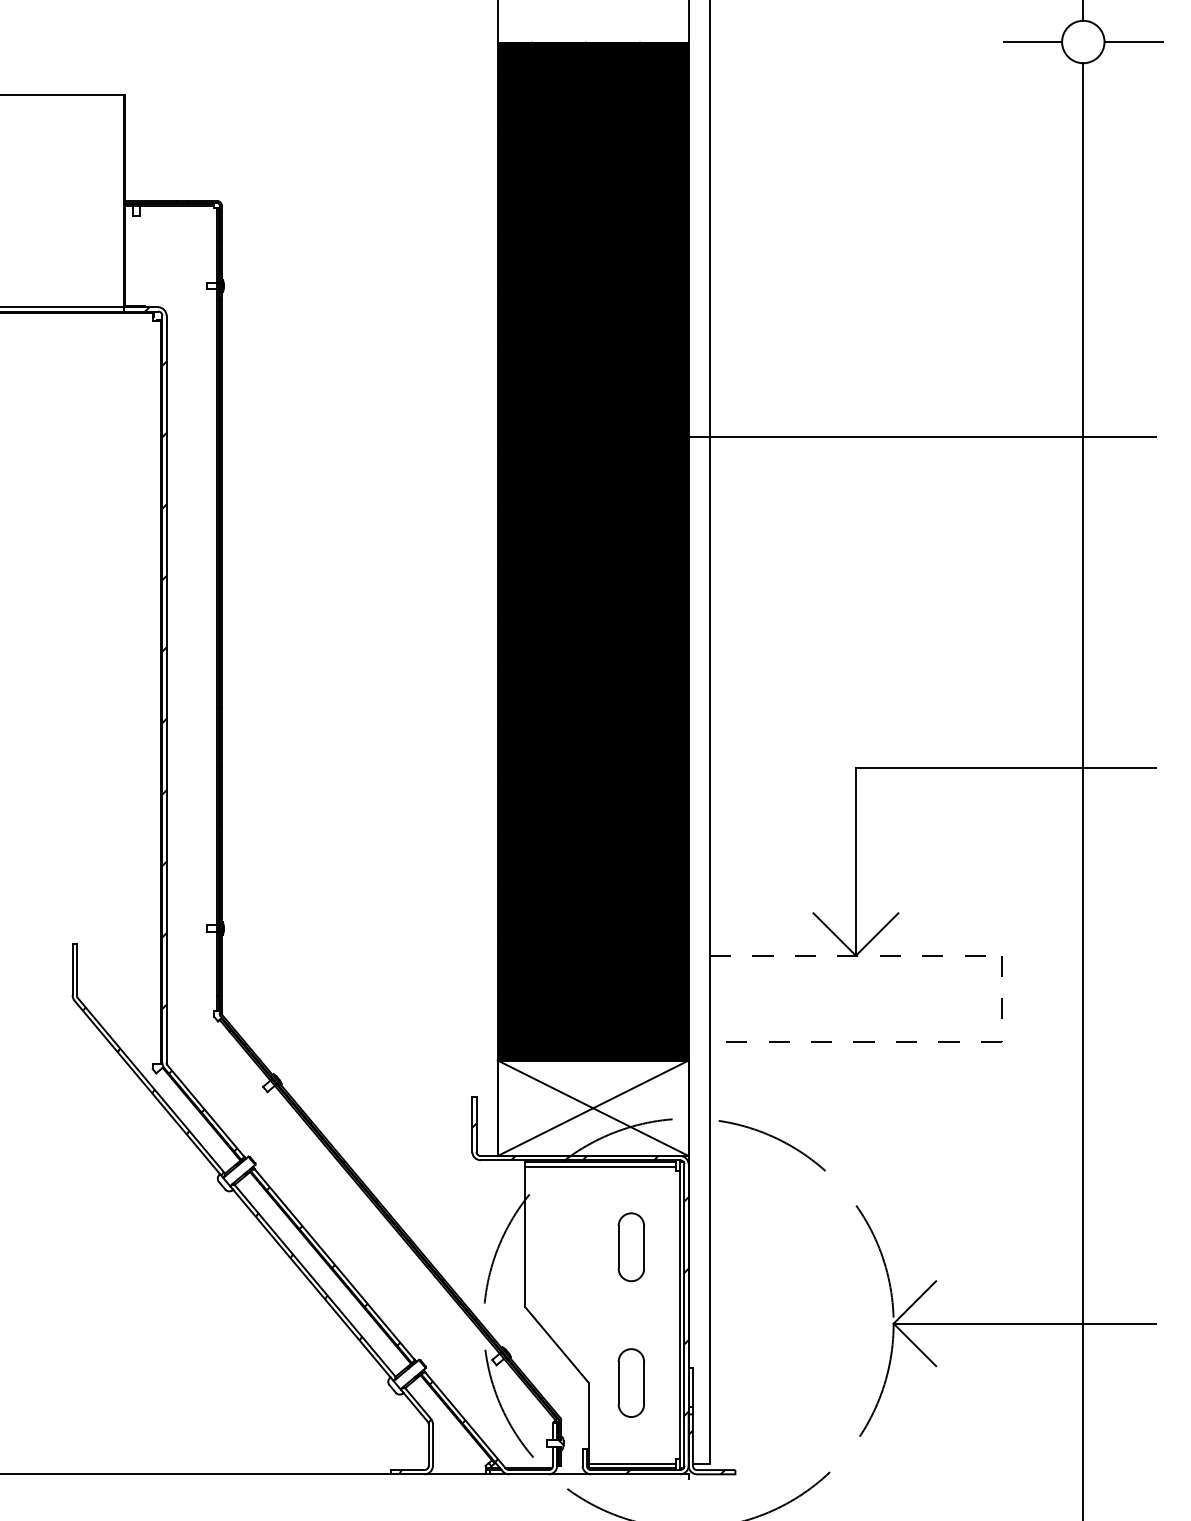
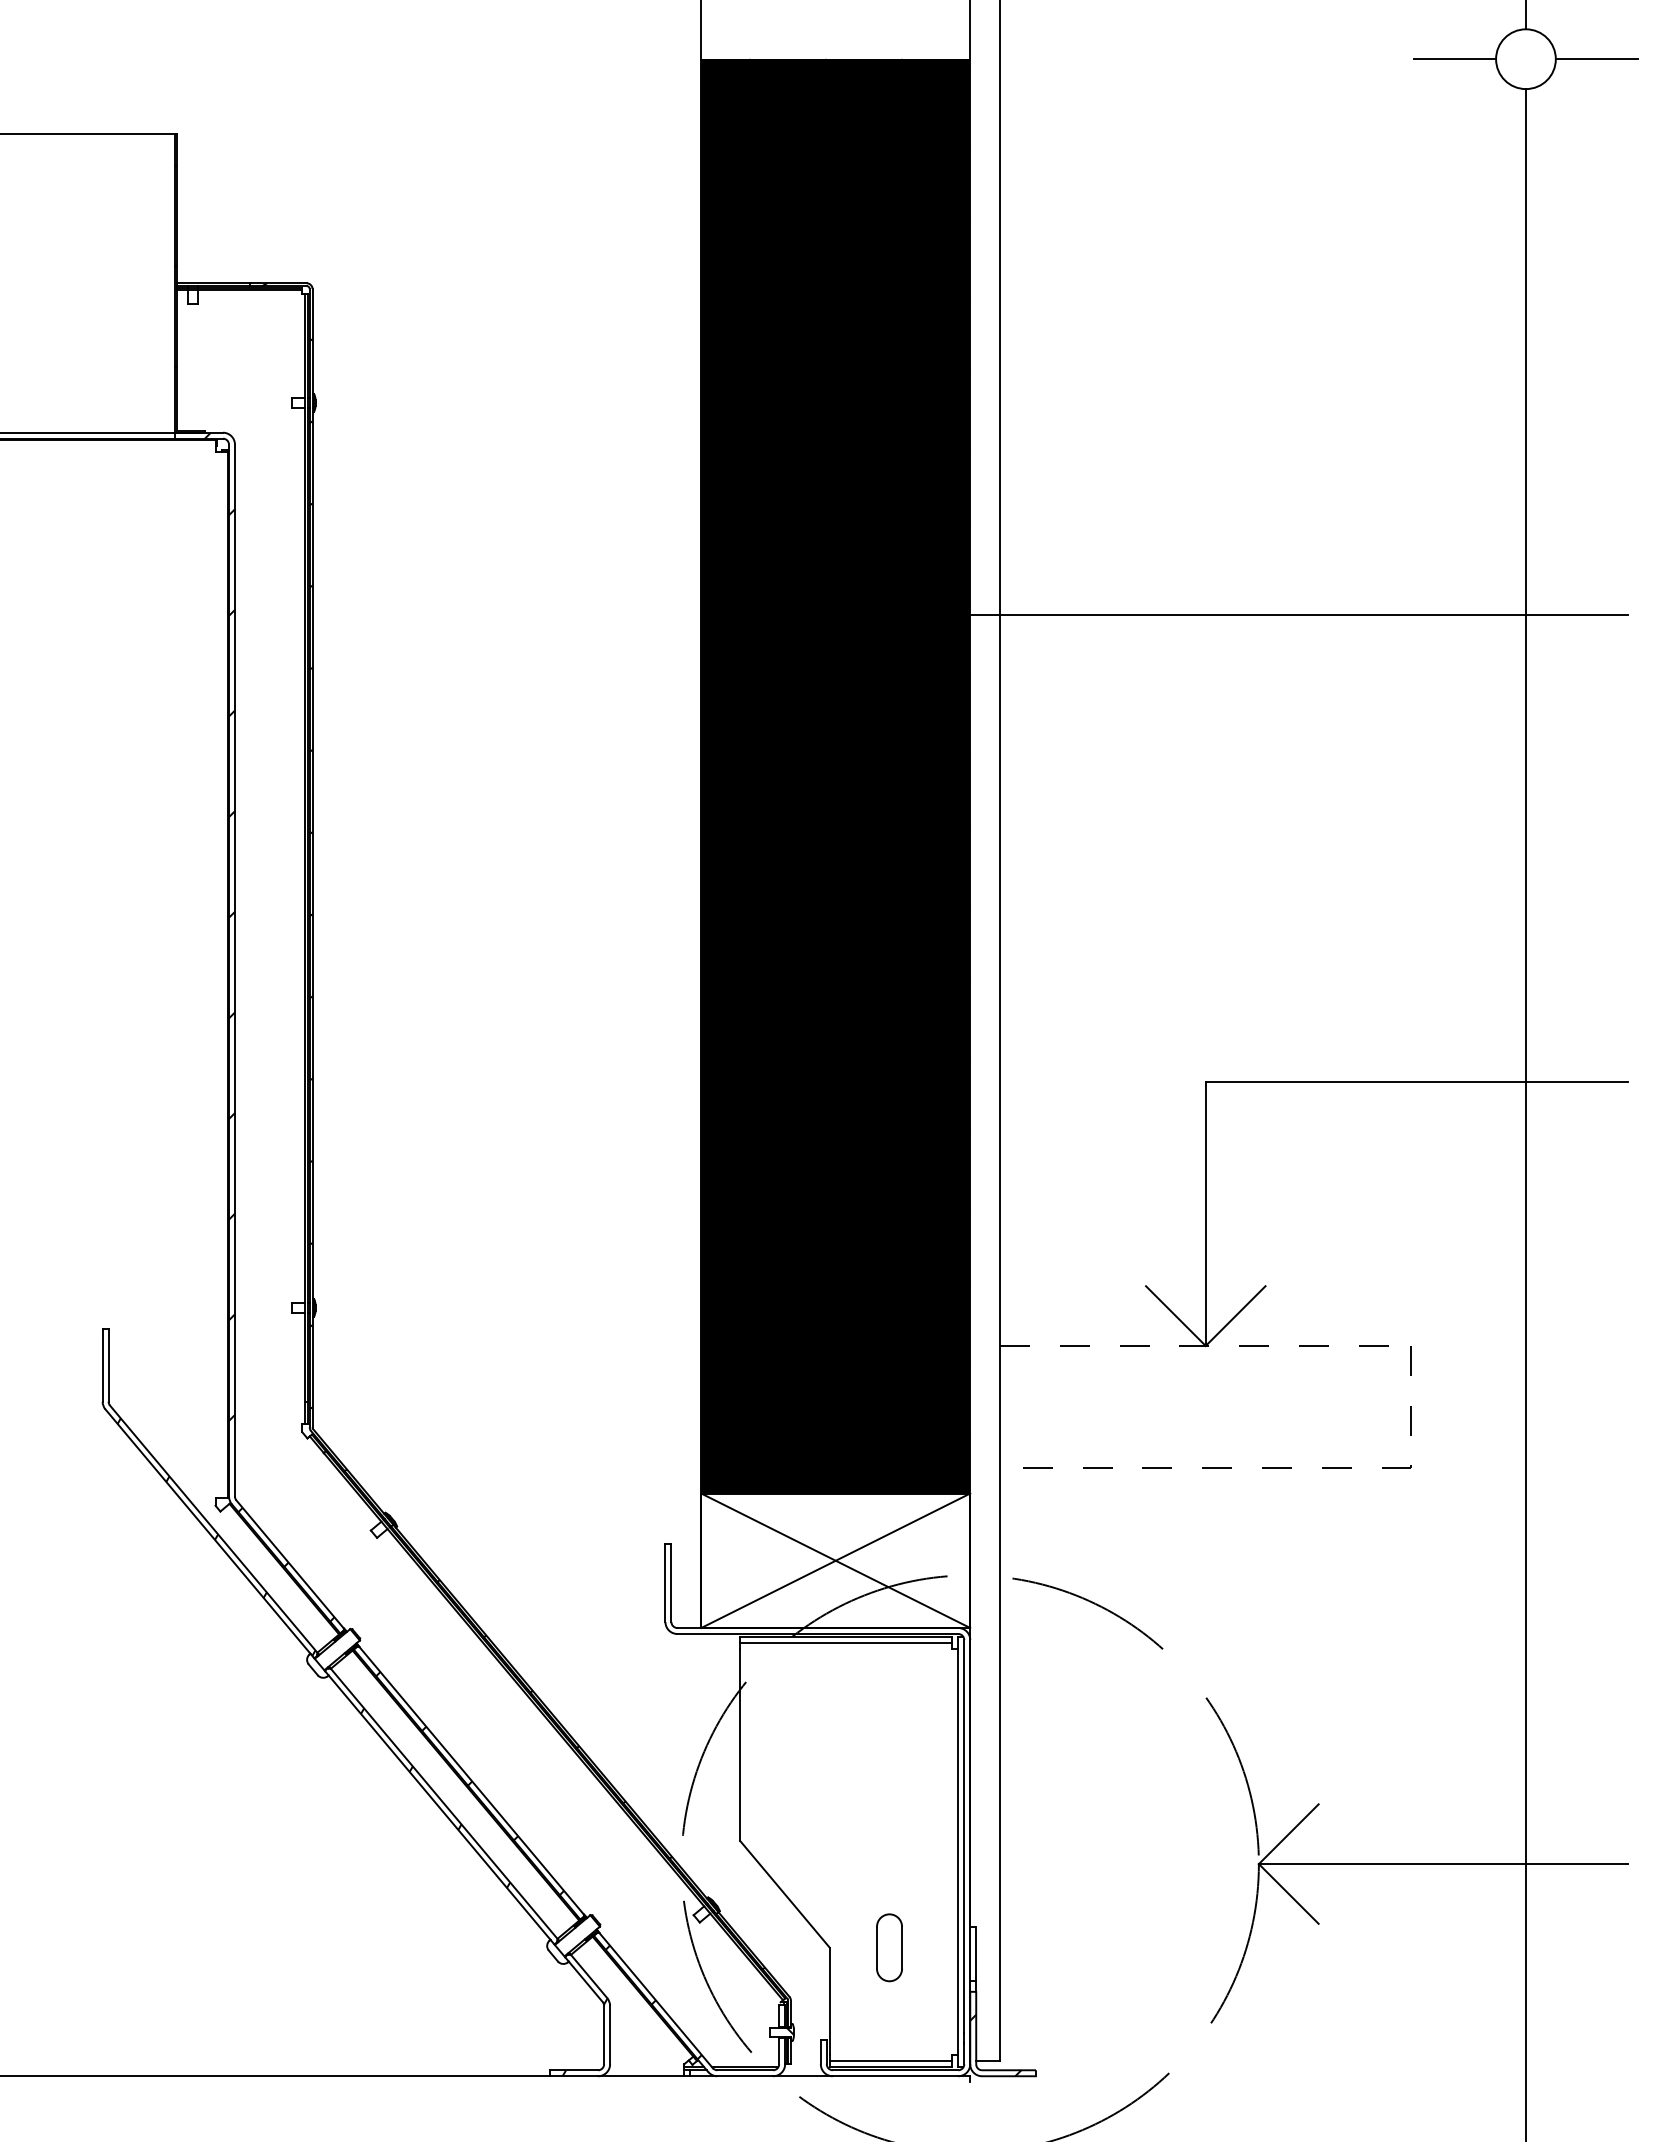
part: (631, 1247) -> (889, 1756), removed
hatch: (580, 1299) -> (817, 1829), removed
part: (631, 1382) -> (889, 1947), size x0.7

